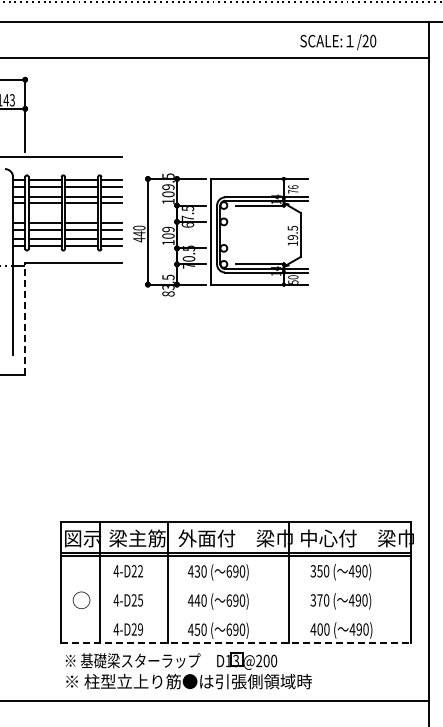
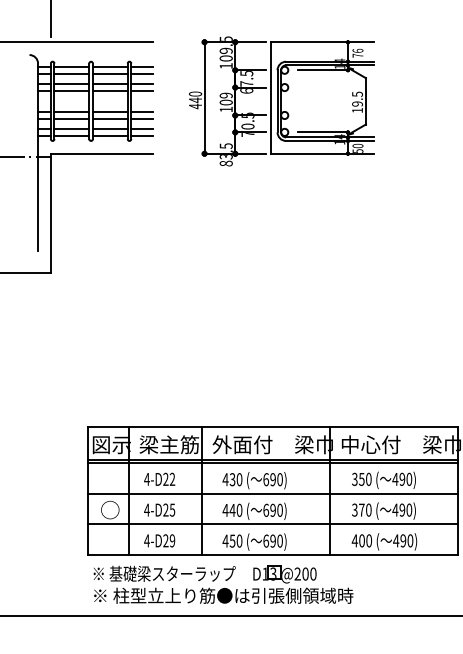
part: (220, 234) -> (281, 100), moved
line: (25, 318) -> (51, 212), dashed -> solid
line: (235, 584) -> (272, 493), added
line: (235, 613) -> (272, 523), added
line: (235, 642) -> (272, 554), dashed -> solid

